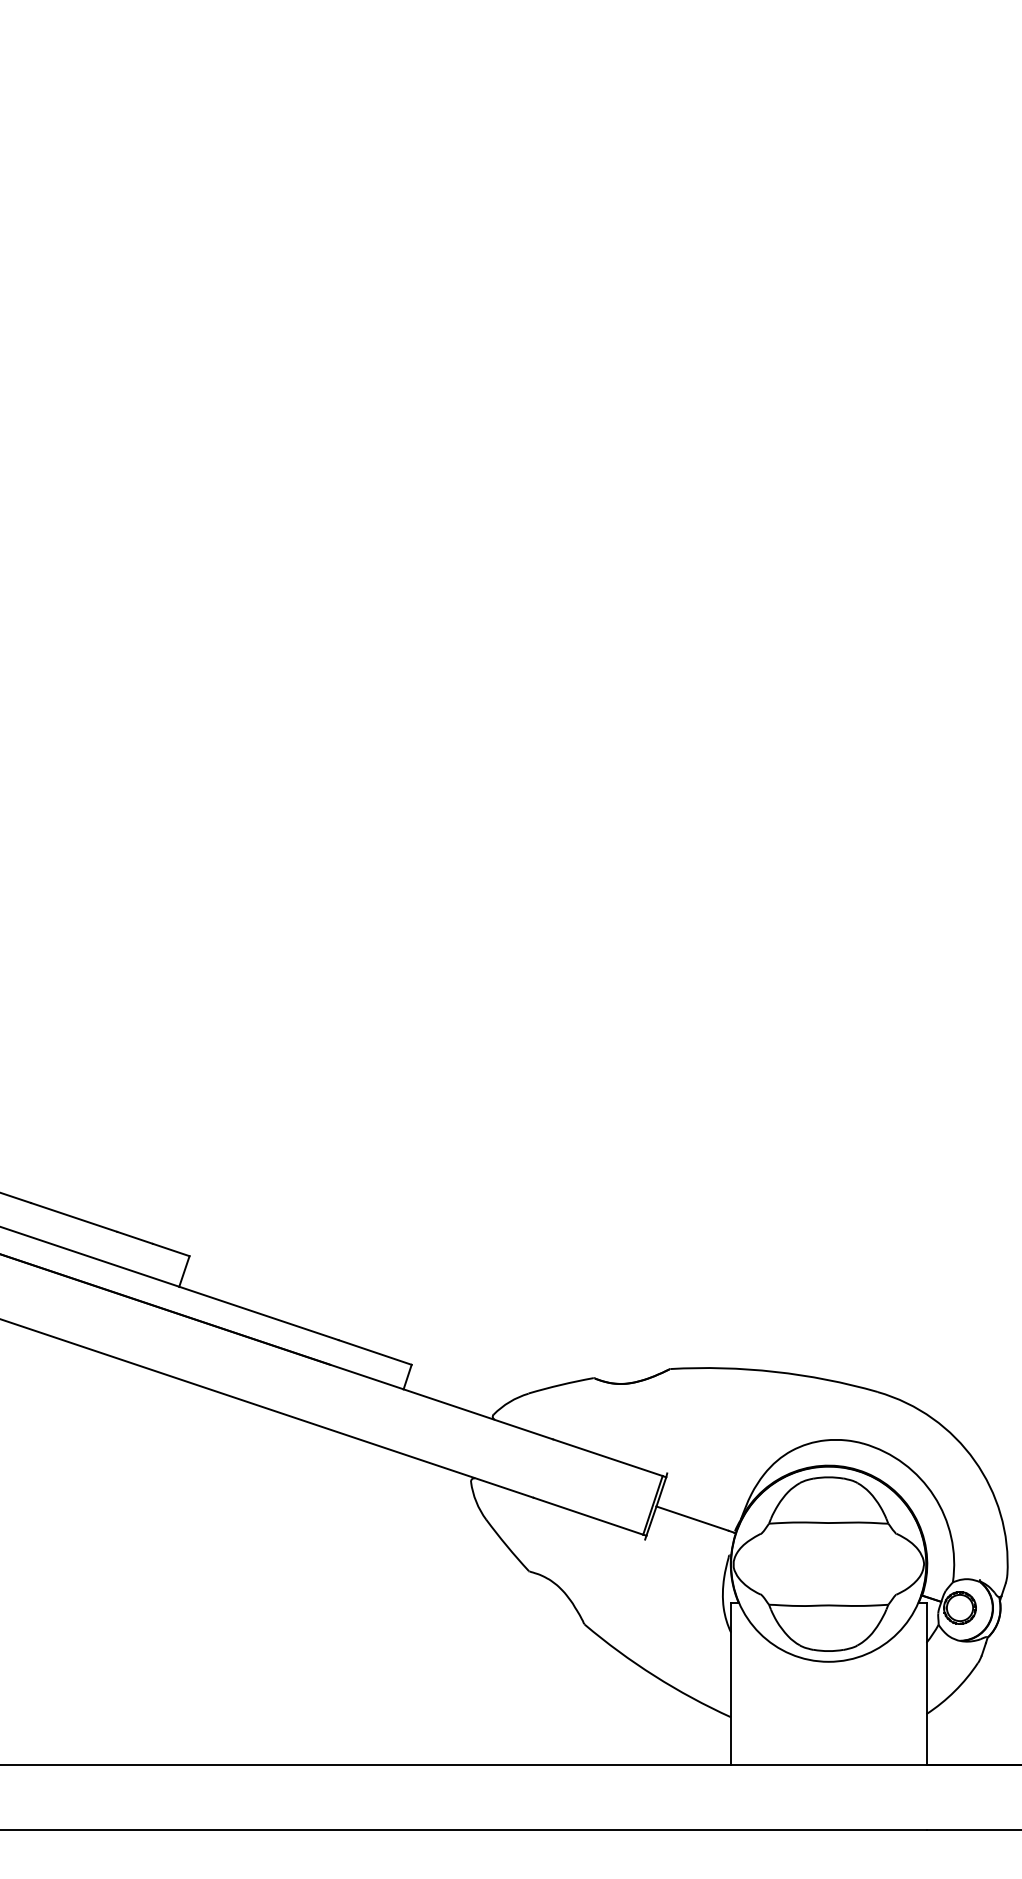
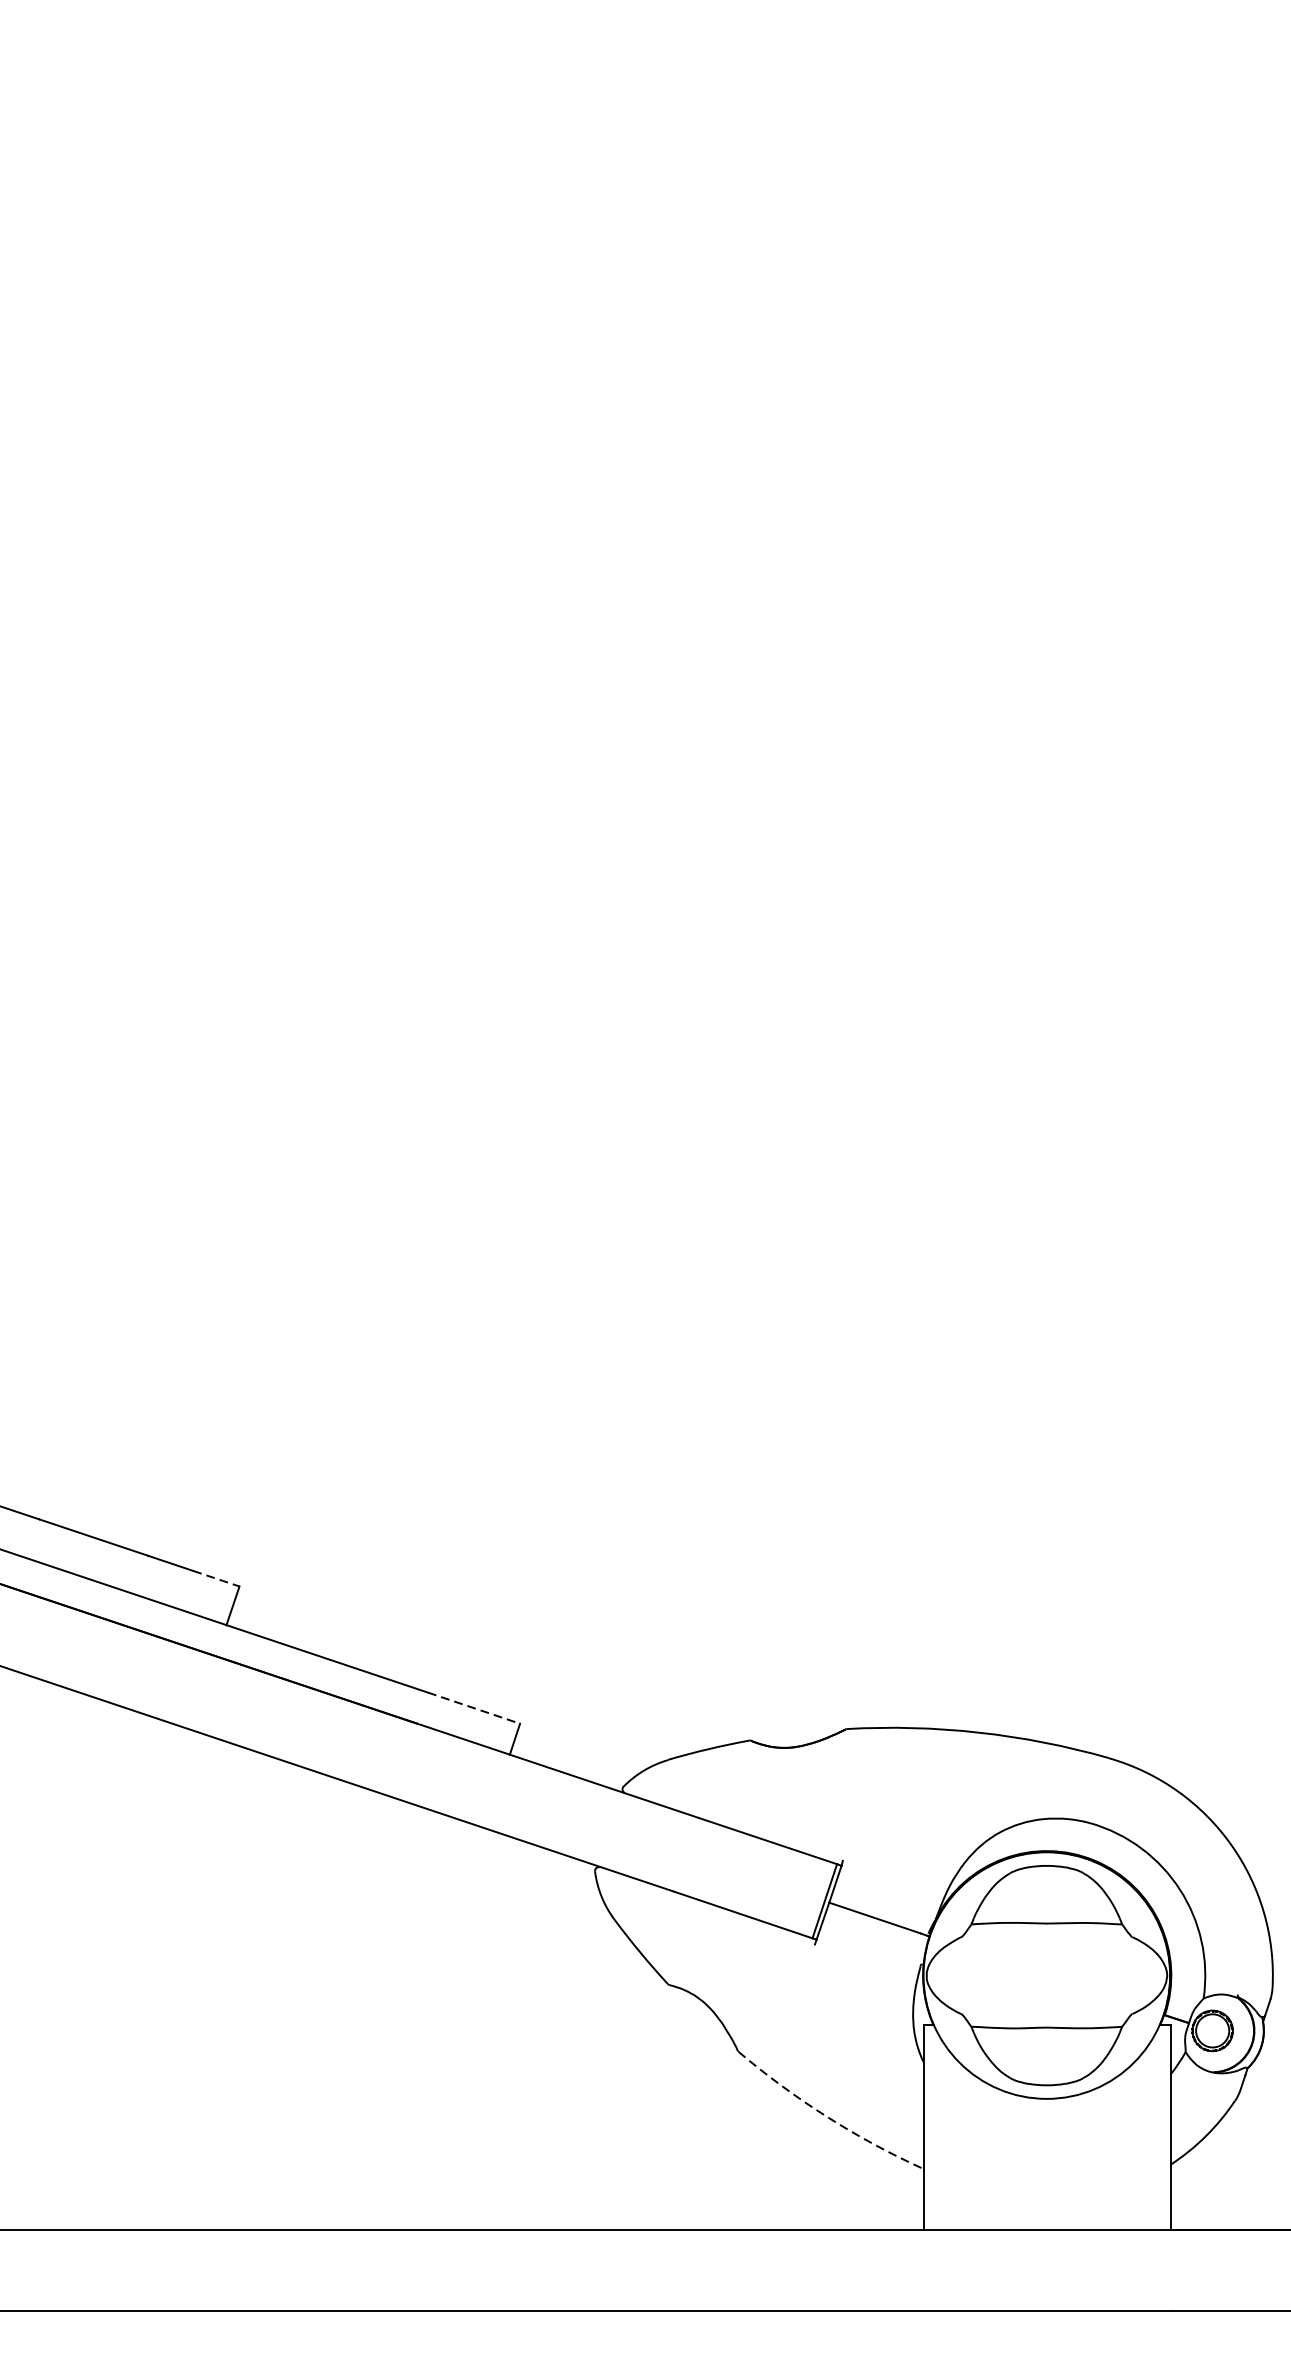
line: (171, 1250) -> (216, 1579), solid -> dashed
line: (375, 1352) -> (474, 1708), solid -> dashed
arc: (654, 1676) -> (826, 2117), solid -> dashed

